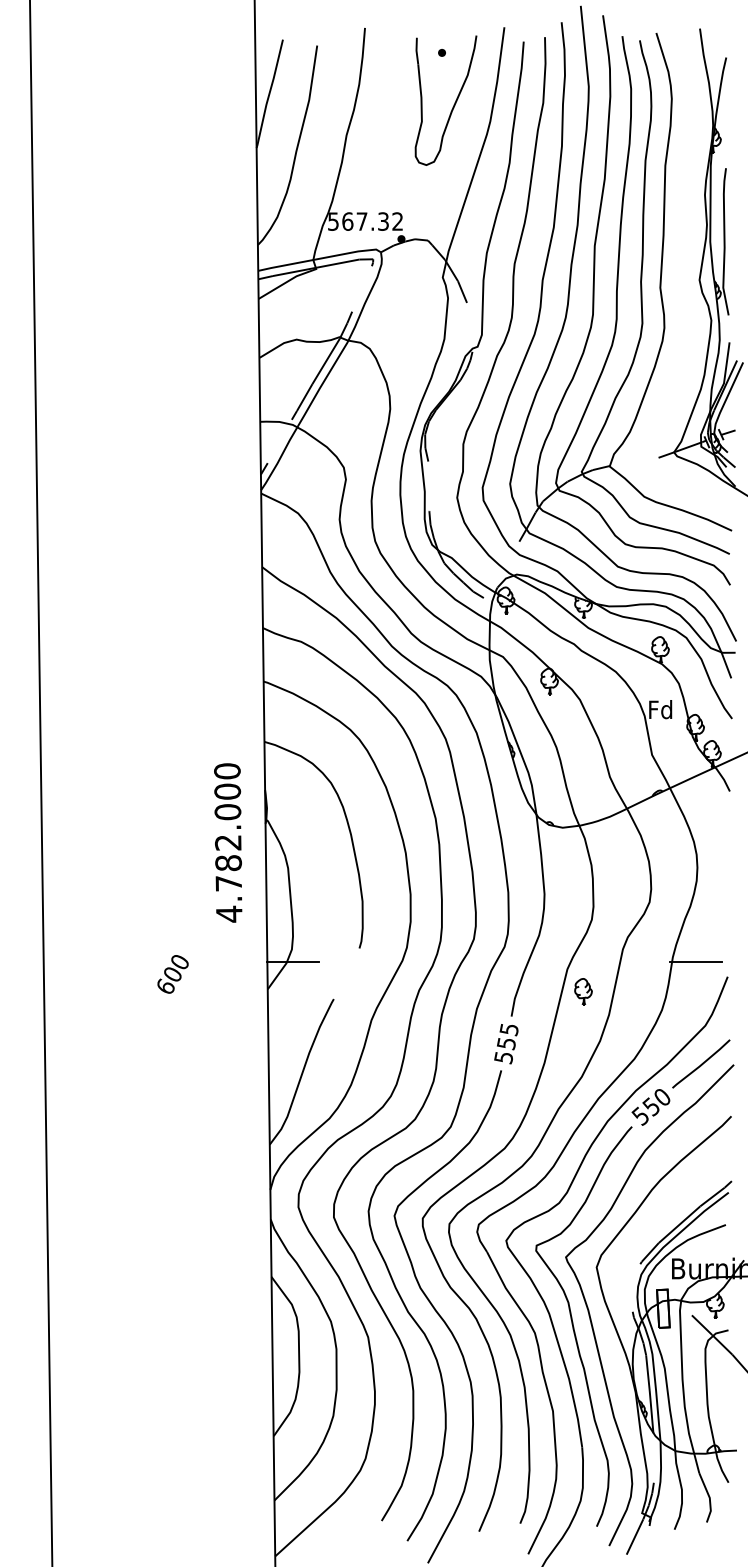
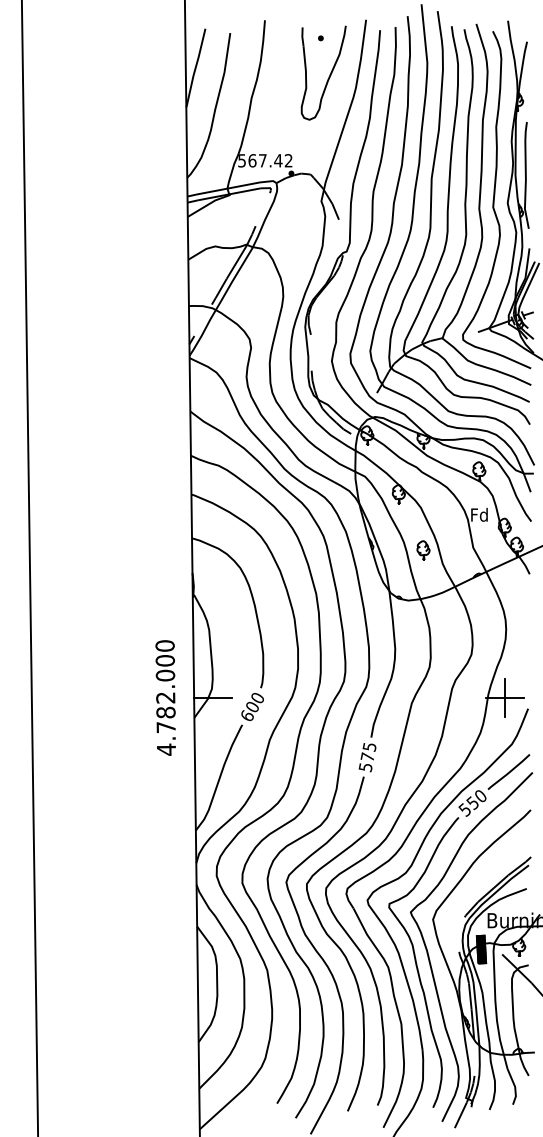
text: (383, 221) -> (278, 160), 567.32 -> 567.42
curve: (681, 275) -> (494, 199), added
text: (228, 842) -> (165, 697), moved
line: (696, 961) -> (505, 697), added
text: (172, 974) -> (252, 707), moved
part: (583, 991) -> (423, 550), moved
text: (505, 1043) -> (366, 757), 555 -> 575
fill: (663, 1308) -> (481, 949), added

